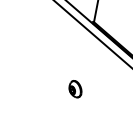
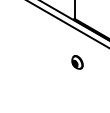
part: (75, 89) -> (77, 62), moved

